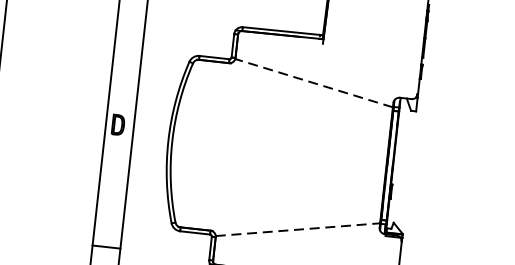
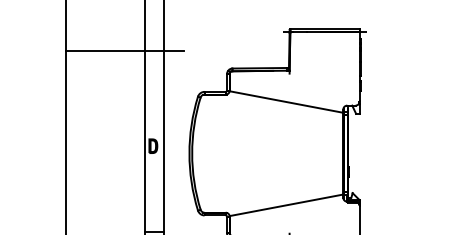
line: (314, 83) -> (286, 102), dashed -> solid
line: (297, 229) -> (286, 205), dashed -> solid

